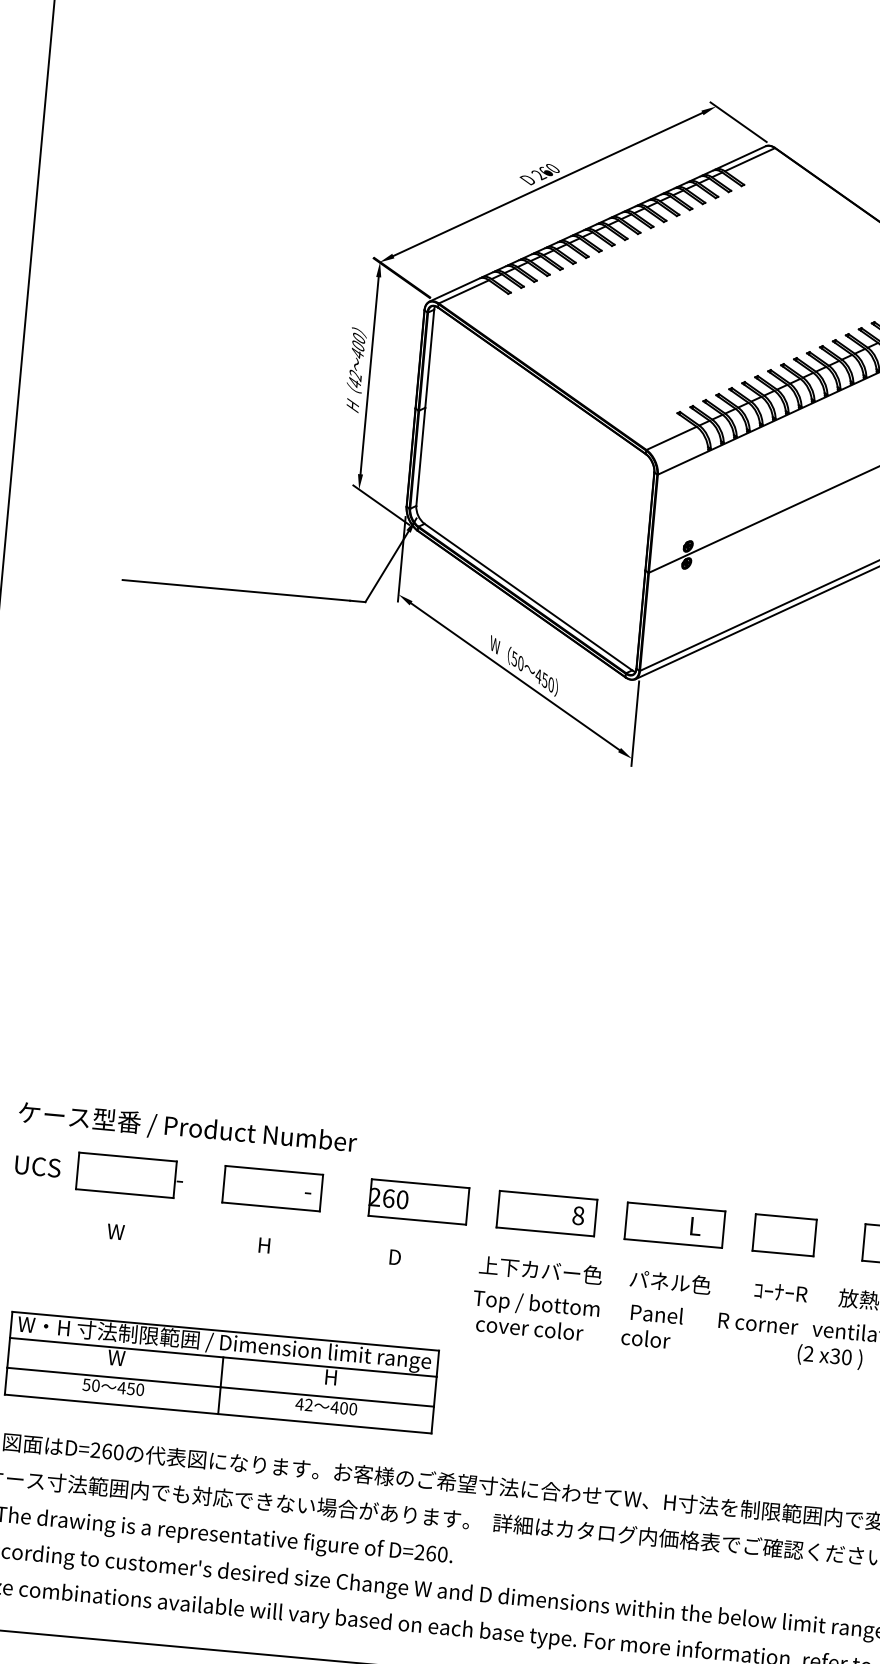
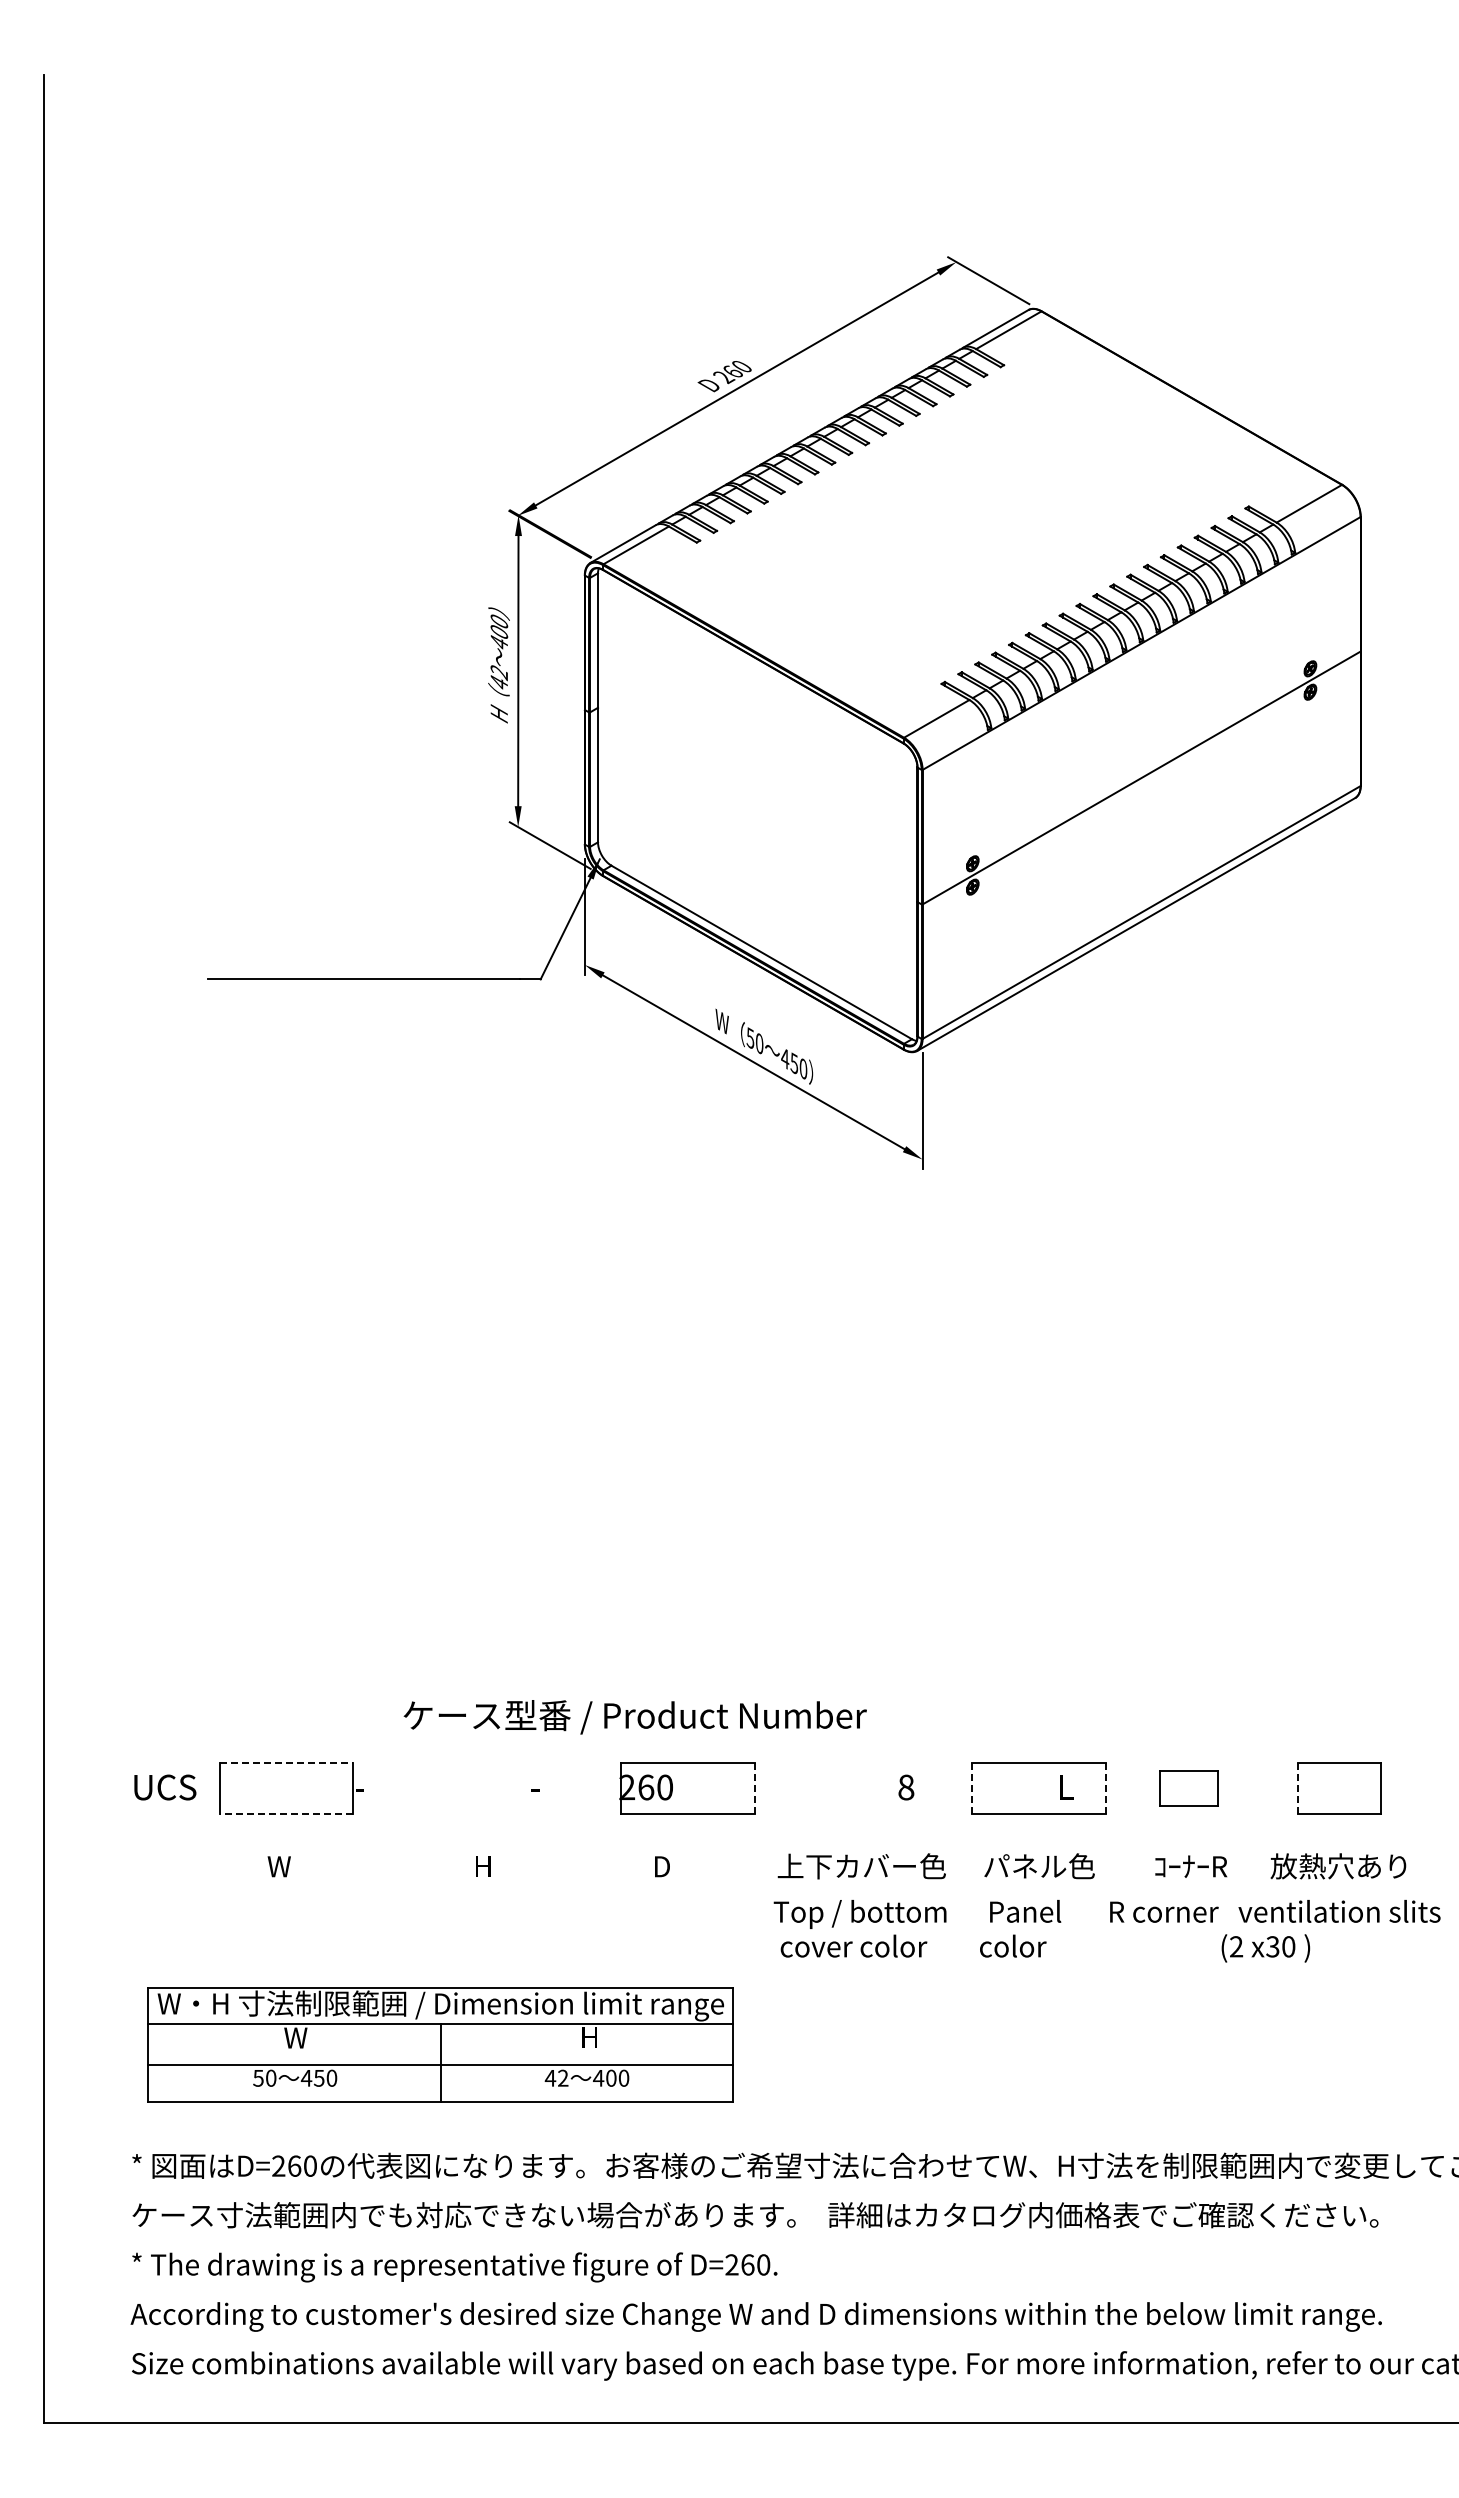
text: (187, 1128) -> (634, 1717), moved
line: (127, 1157) -> (286, 1763), solid -> dashed
part: (272, 1188) -> (486, 1788), removed
line: (124, 1193) -> (286, 1813), solid -> dashed
line: (467, 1206) -> (754, 1788), solid -> dashed
part: (546, 1213) -> (862, 1788), removed
line: (626, 1220) -> (971, 1787), solid -> dashed
line: (723, 1229) -> (1105, 1788), solid -> dashed
part: (784, 1235) -> (1188, 1788), size x0.7
line: (863, 1241) -> (1297, 1787), solid -> dashed

